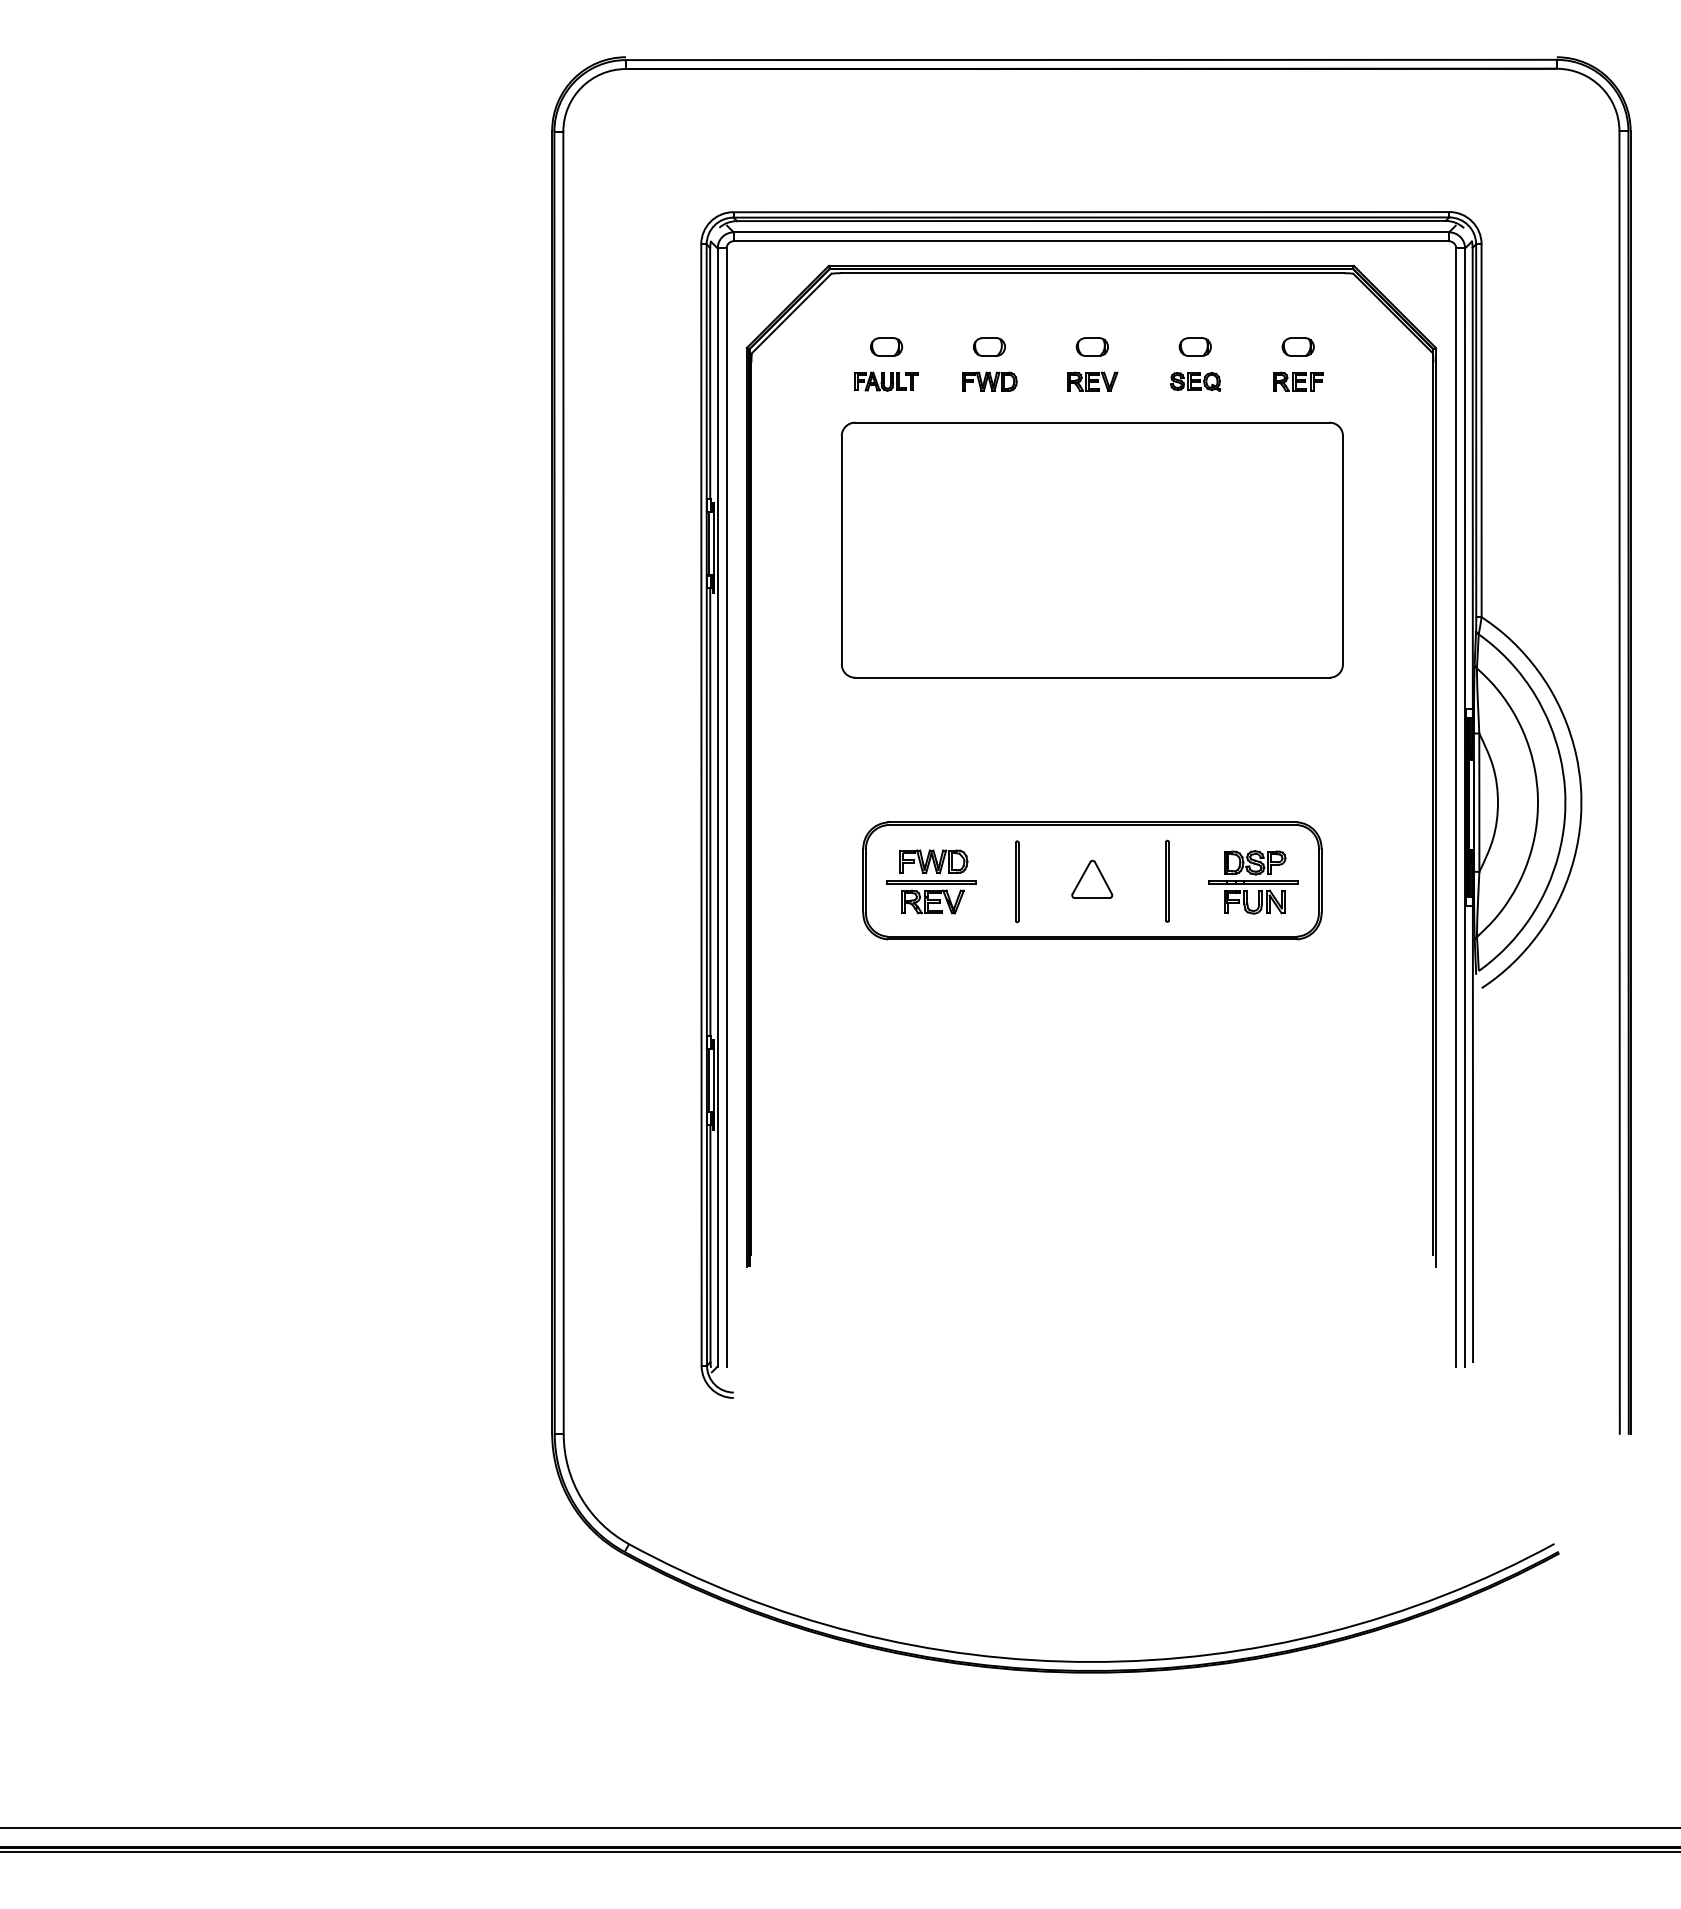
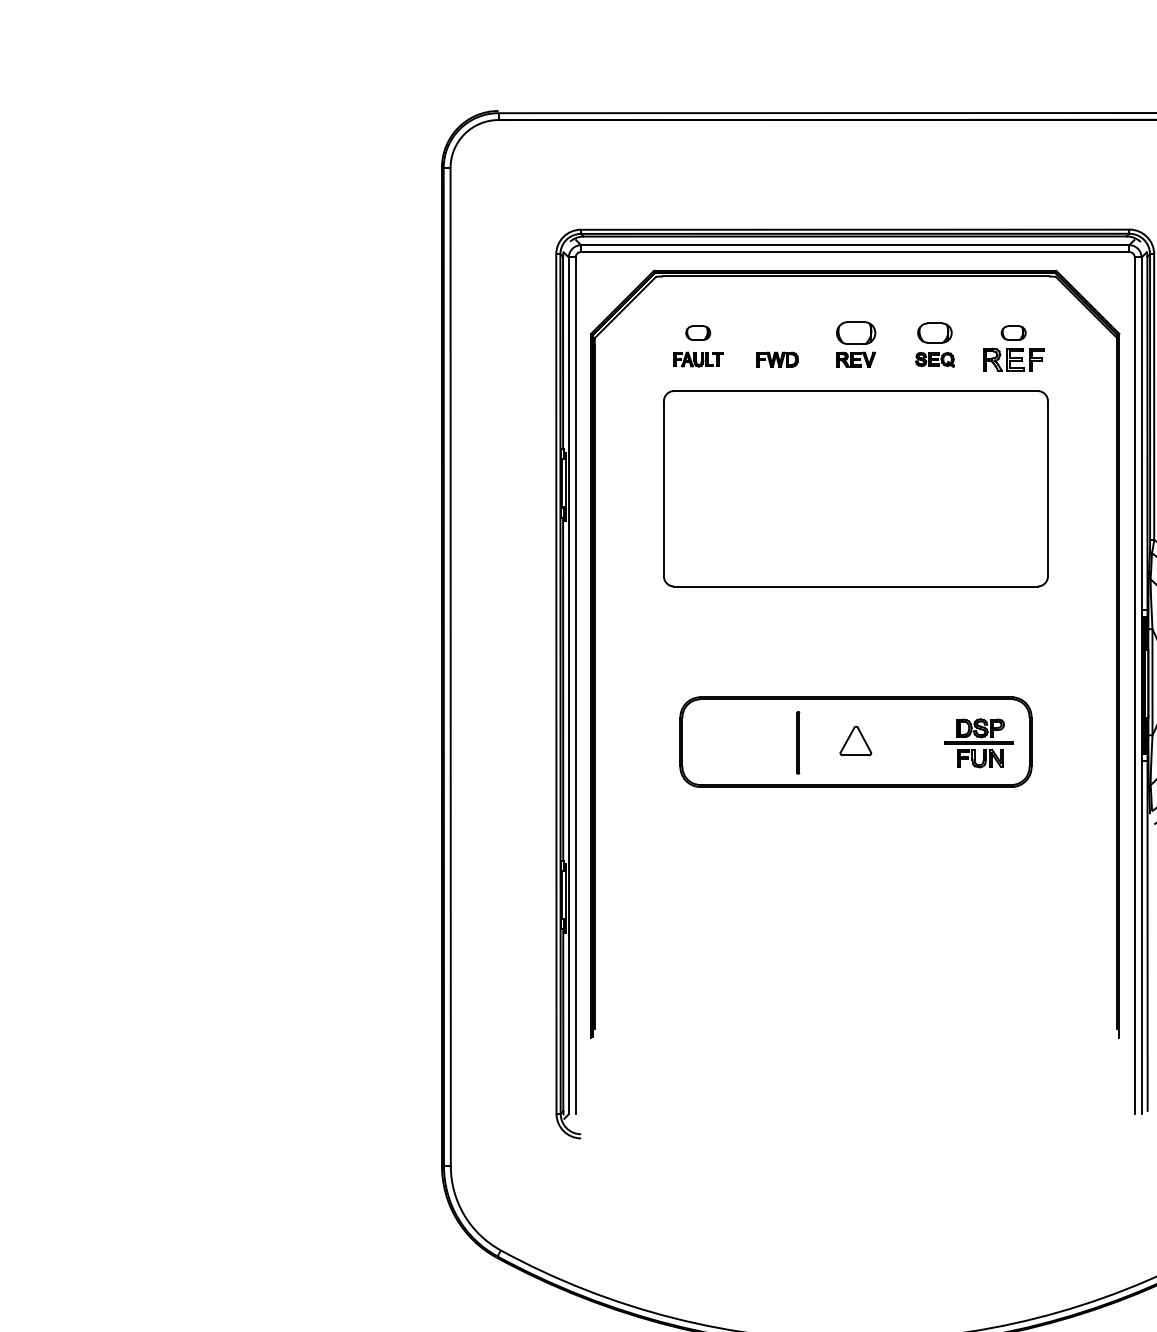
part: (989, 346) -> (777, 332), removed
part: (1091, 346) -> (855, 332), size x1.6
part: (1194, 346) -> (934, 332), size x1.4
part: (1298, 381) -> (1013, 359), size x1.6
line: (1166, 880) -> (912, 741), removed
part: (931, 881) -> (732, 742), removed

